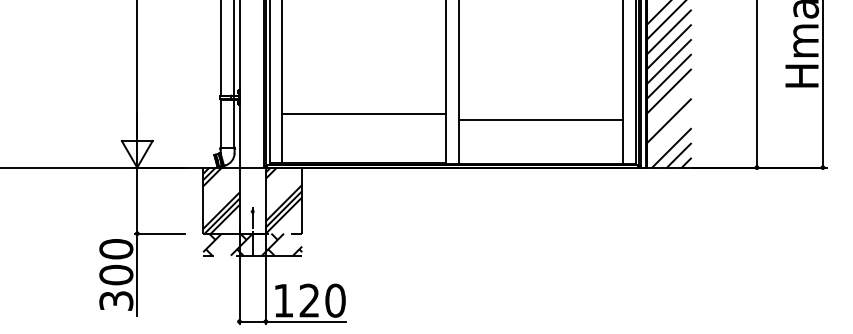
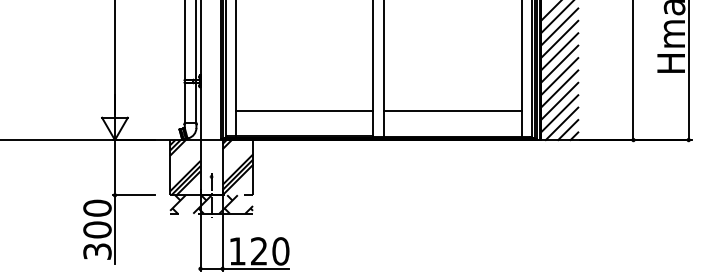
line: (668, 106) -> (559, 88), added
line: (363, 114) -> (304, 111), moved
line: (541, 120) -> (453, 111), moved
line: (668, 136) -> (559, 113), added

